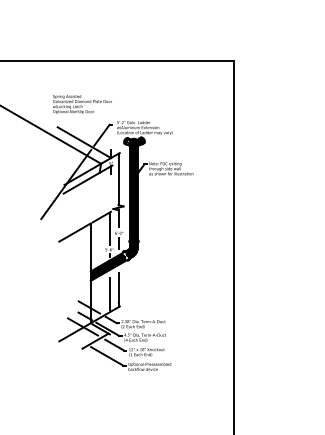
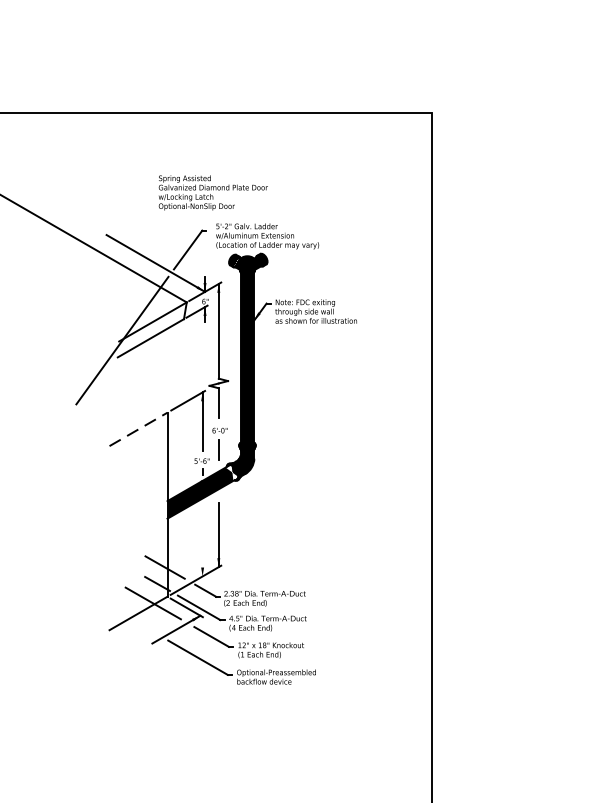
text: (82, 104) -> (213, 193), moved
line: (75, 232) -> (139, 429), solid -> dashed
line: (109, 293) -> (202, 541), removed

